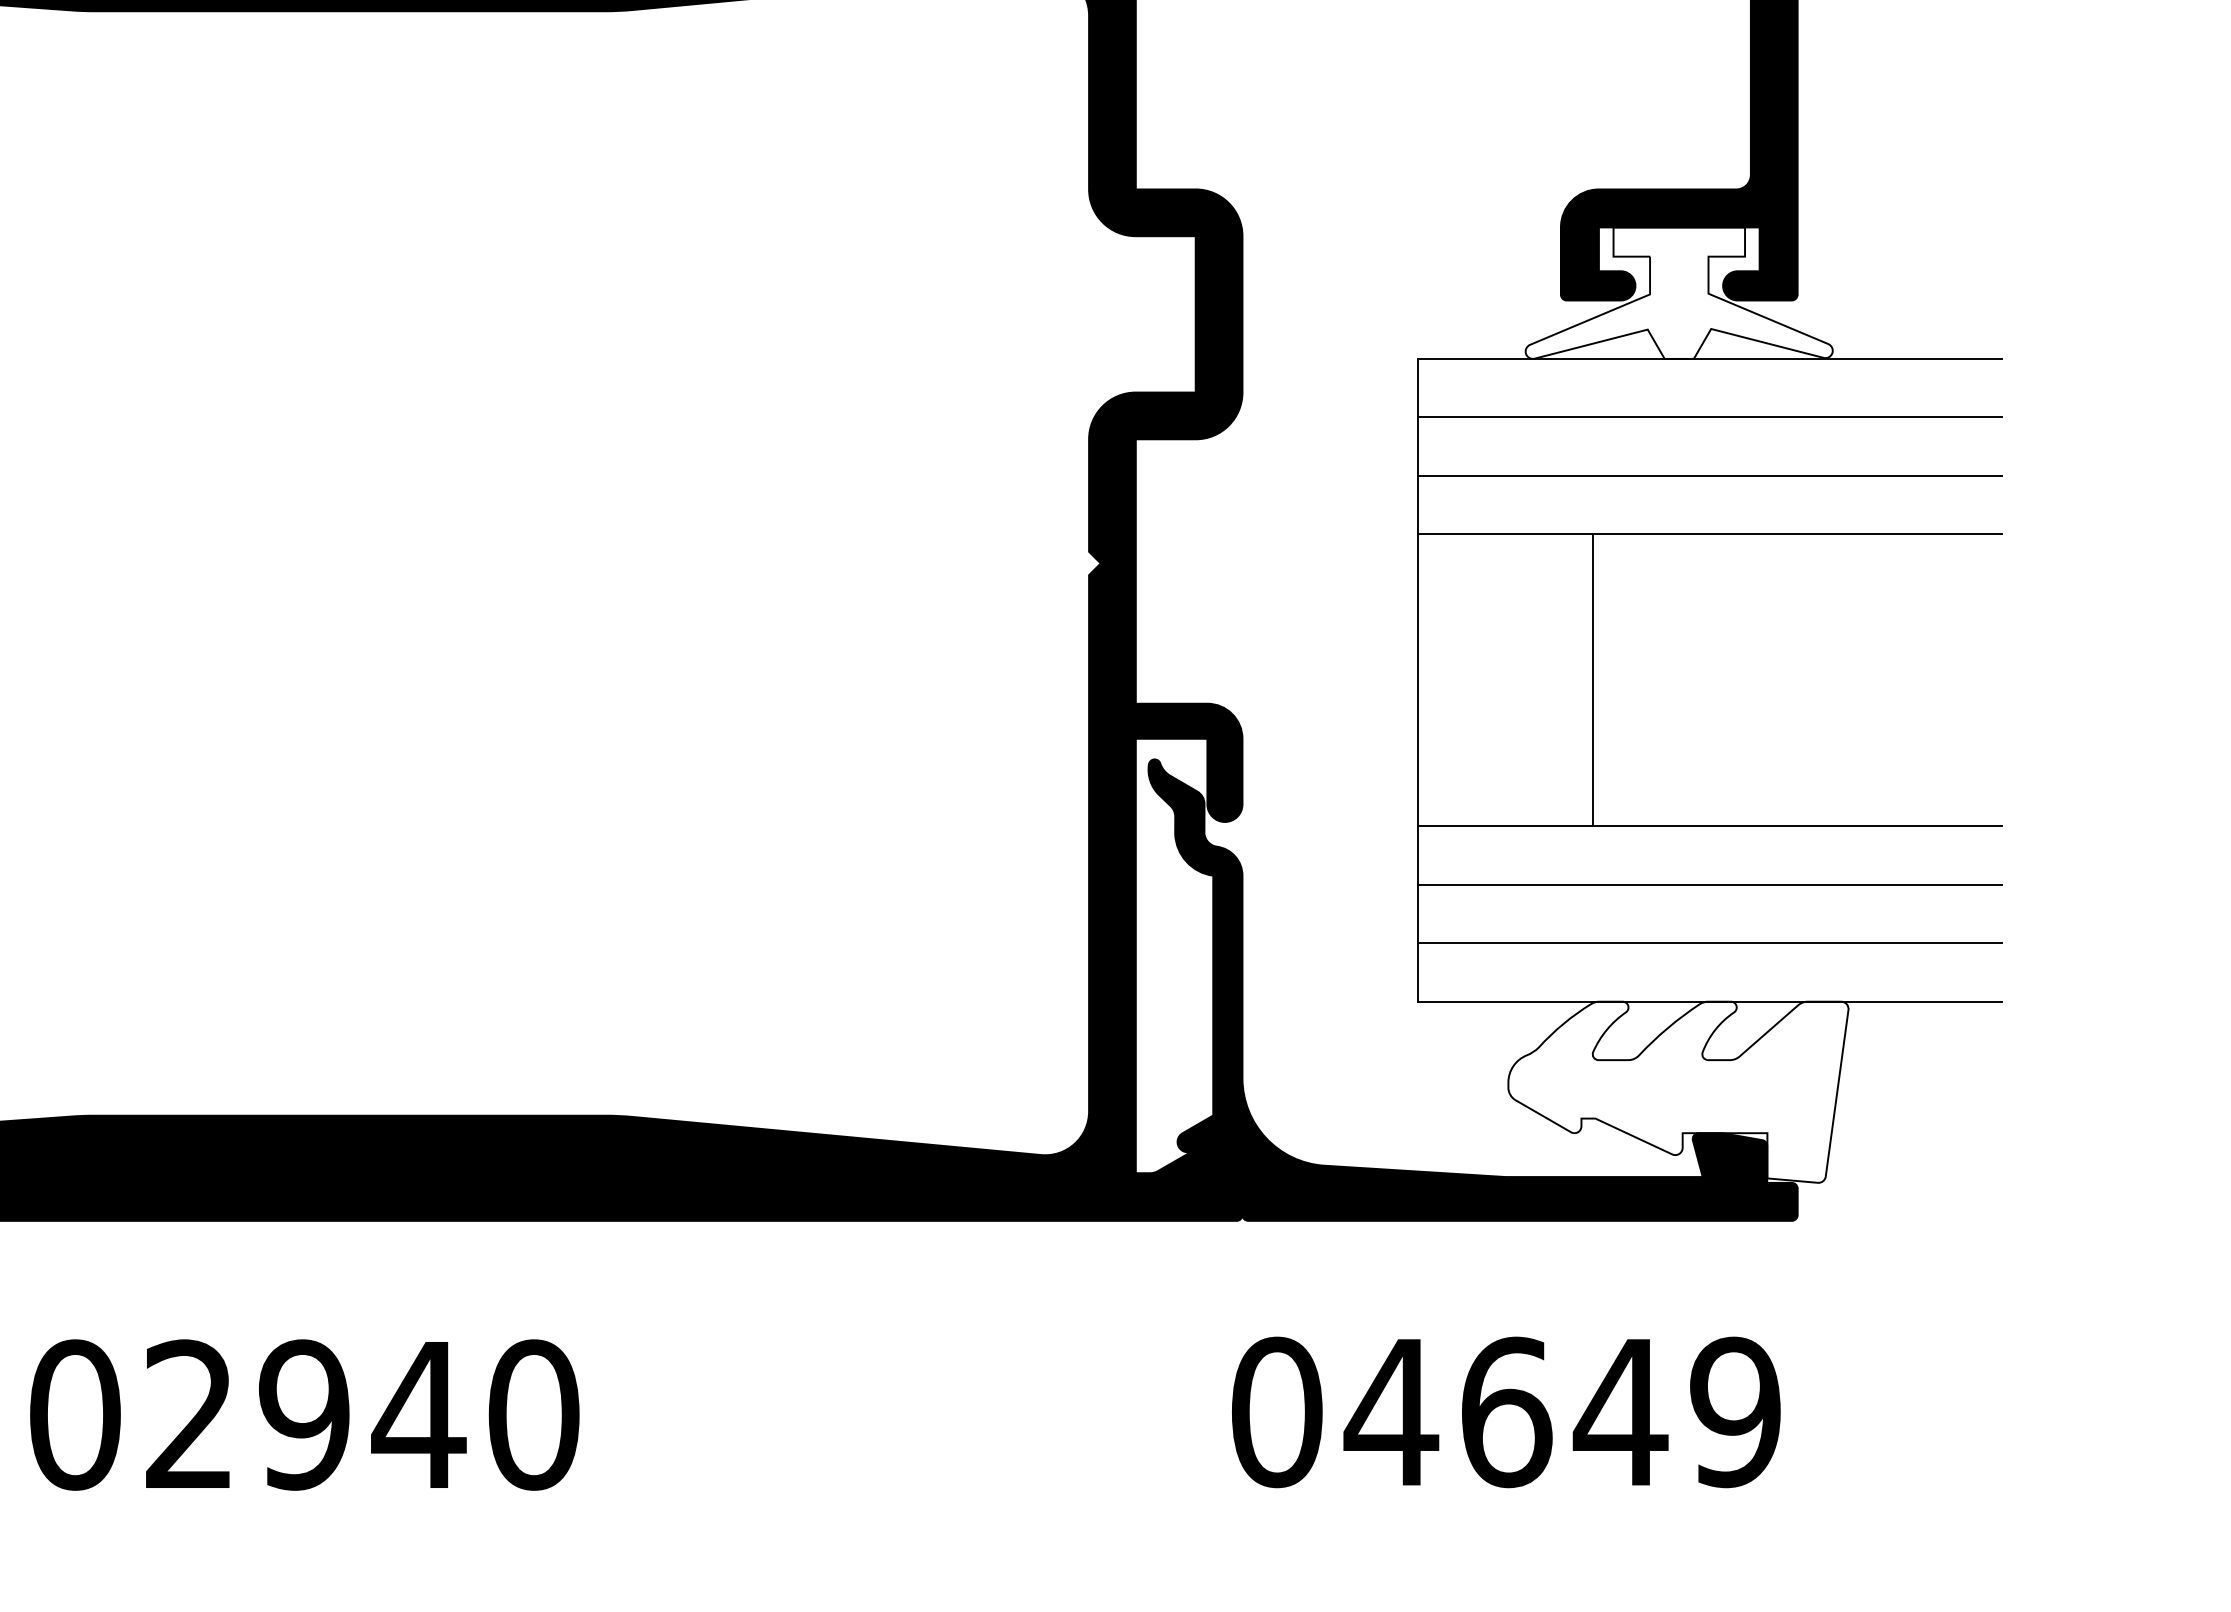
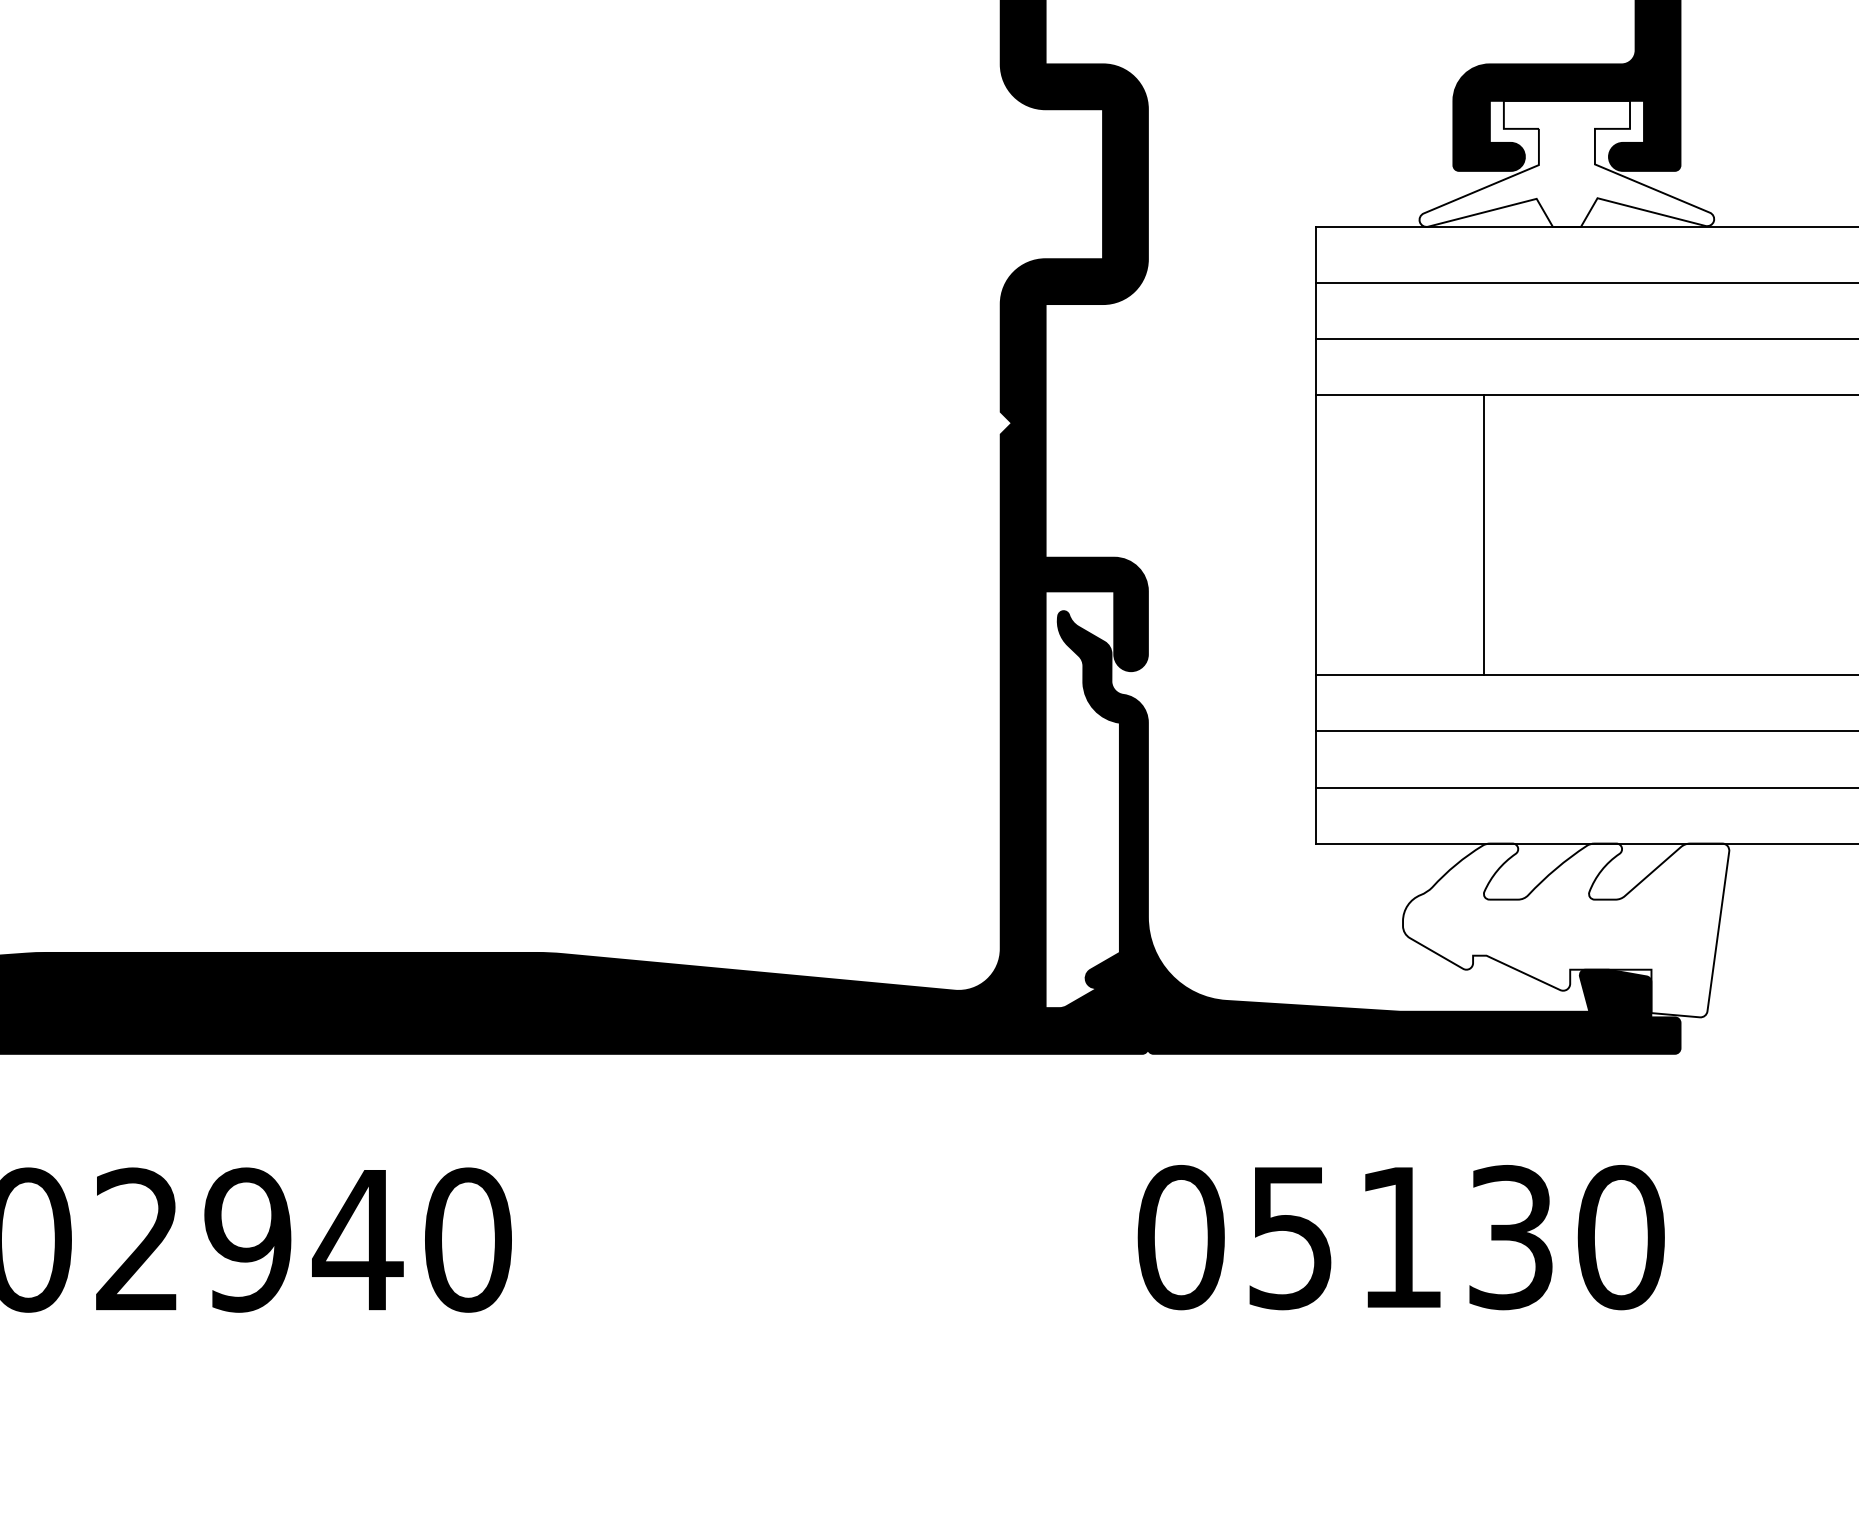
text: (1562, 1412) -> (1454, 1237), 04649 -> 05130

